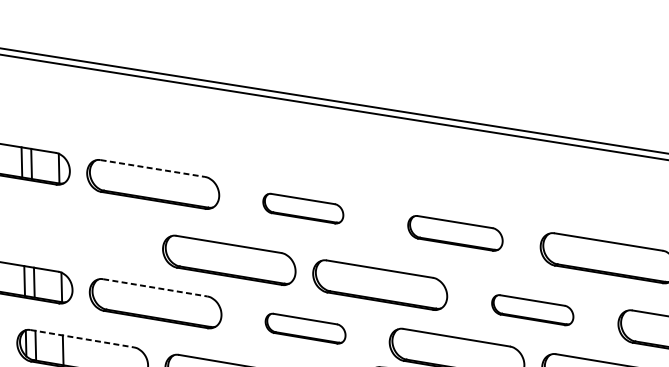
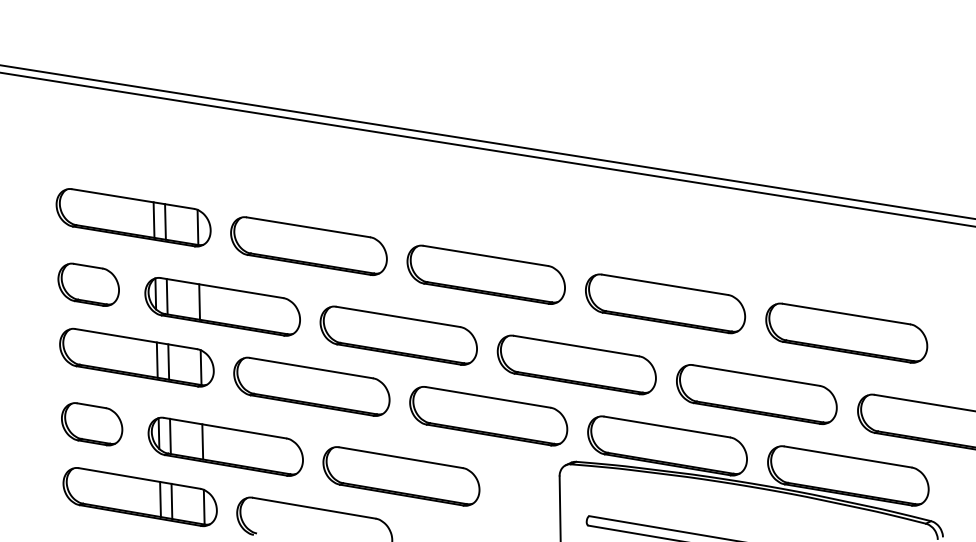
line: (153, 168) -> (309, 227), dashed -> solid
part: (302, 208) -> (485, 274), size x1.67
part: (455, 233) -> (665, 303), size x1.43
part: (79, 235) -> (222, 306), added
line: (155, 288) -> (311, 368), dashed -> solid
part: (532, 310) -> (756, 394), size x1.67
part: (305, 328) -> (488, 416), size x1.67
line: (82, 338) -> (225, 428), dashed -> solid

